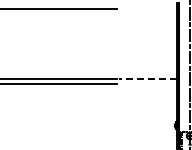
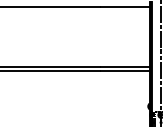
line: (147, 8) -> (125, 7), added
line: (147, 78) -> (125, 66), dashed -> solid
line: (147, 83) -> (125, 70), added

